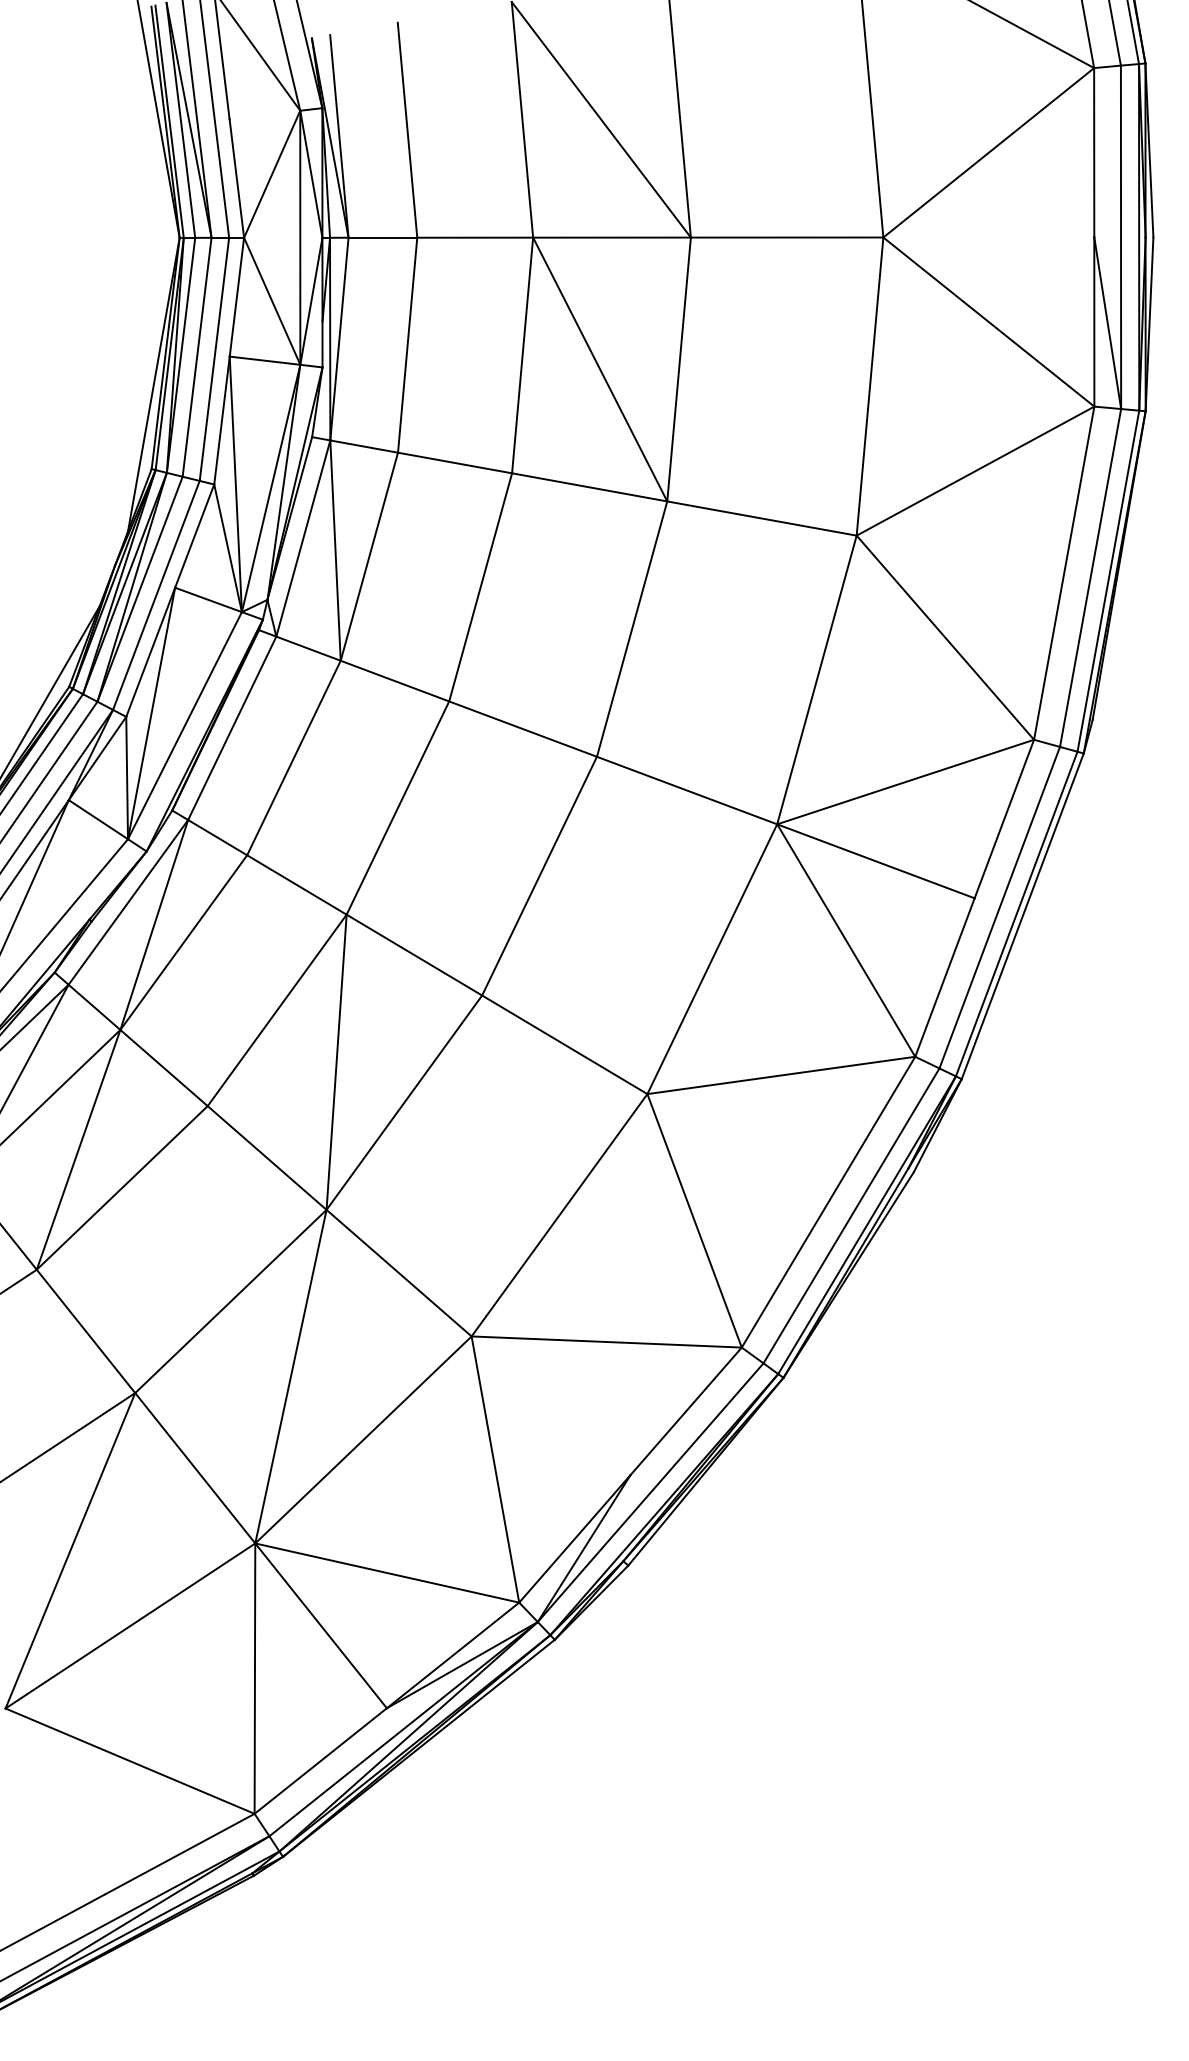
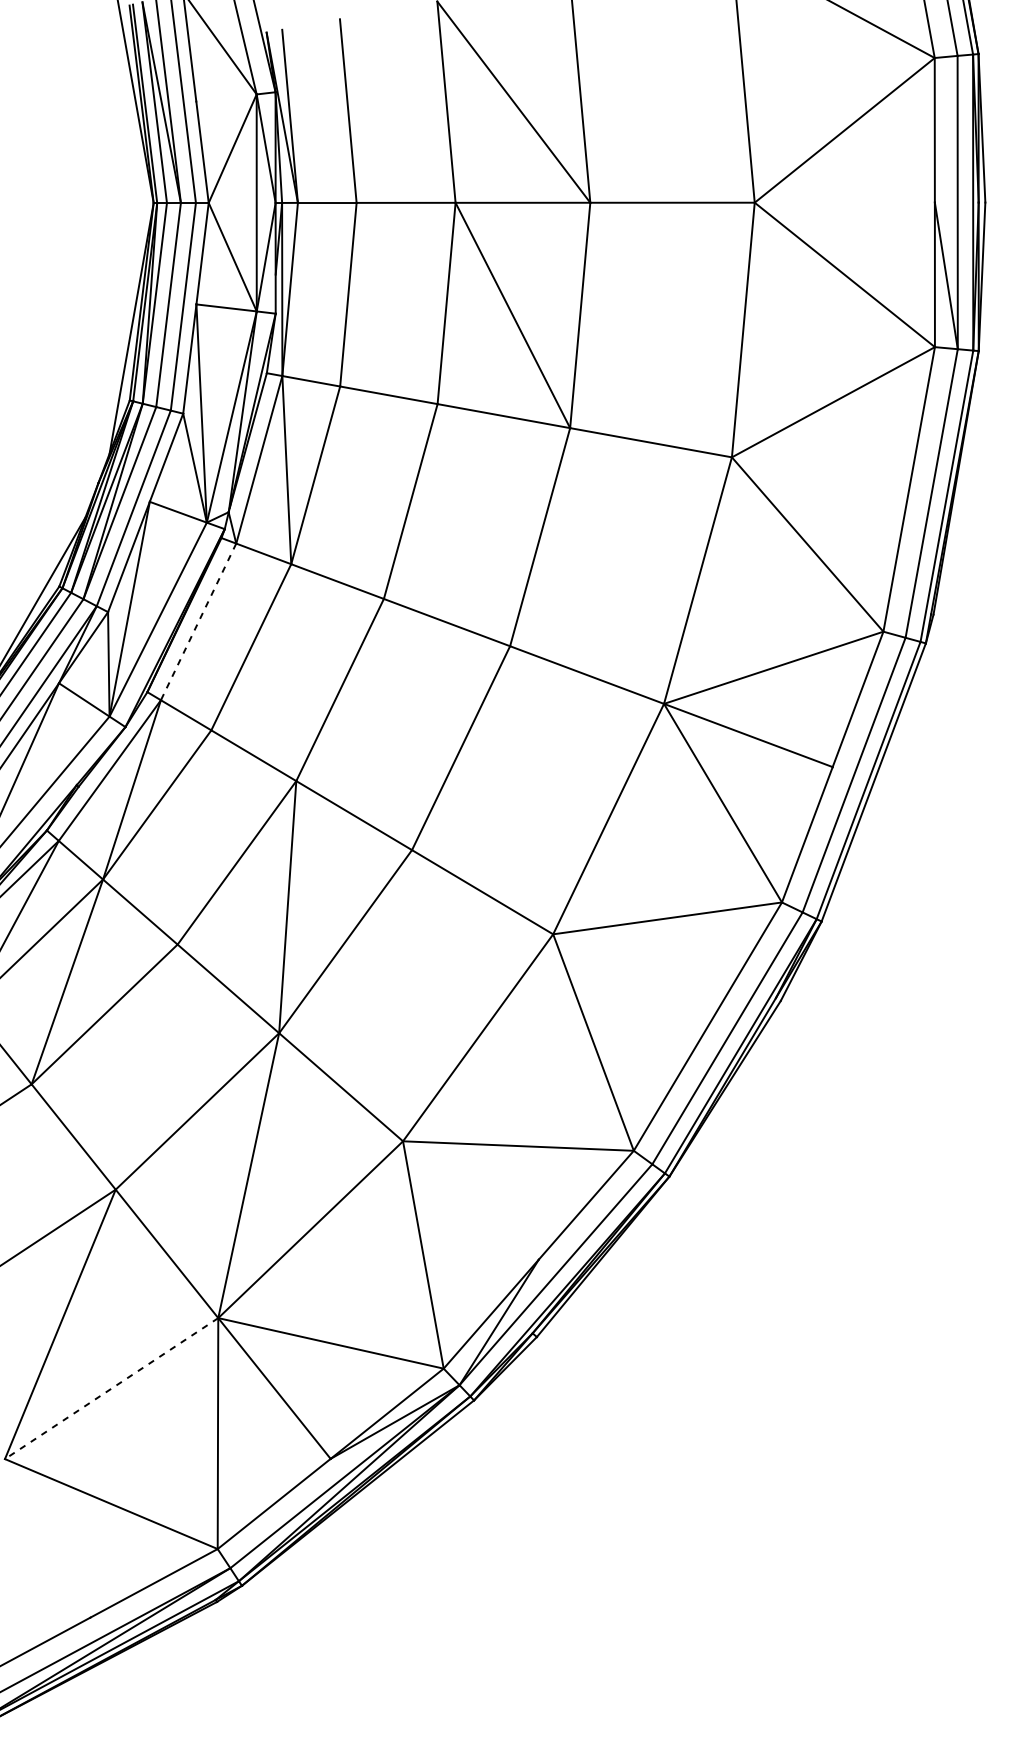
line: (232, 728) -> (198, 622), solid -> dashed
line: (130, 1625) -> (111, 1388), solid -> dashed

